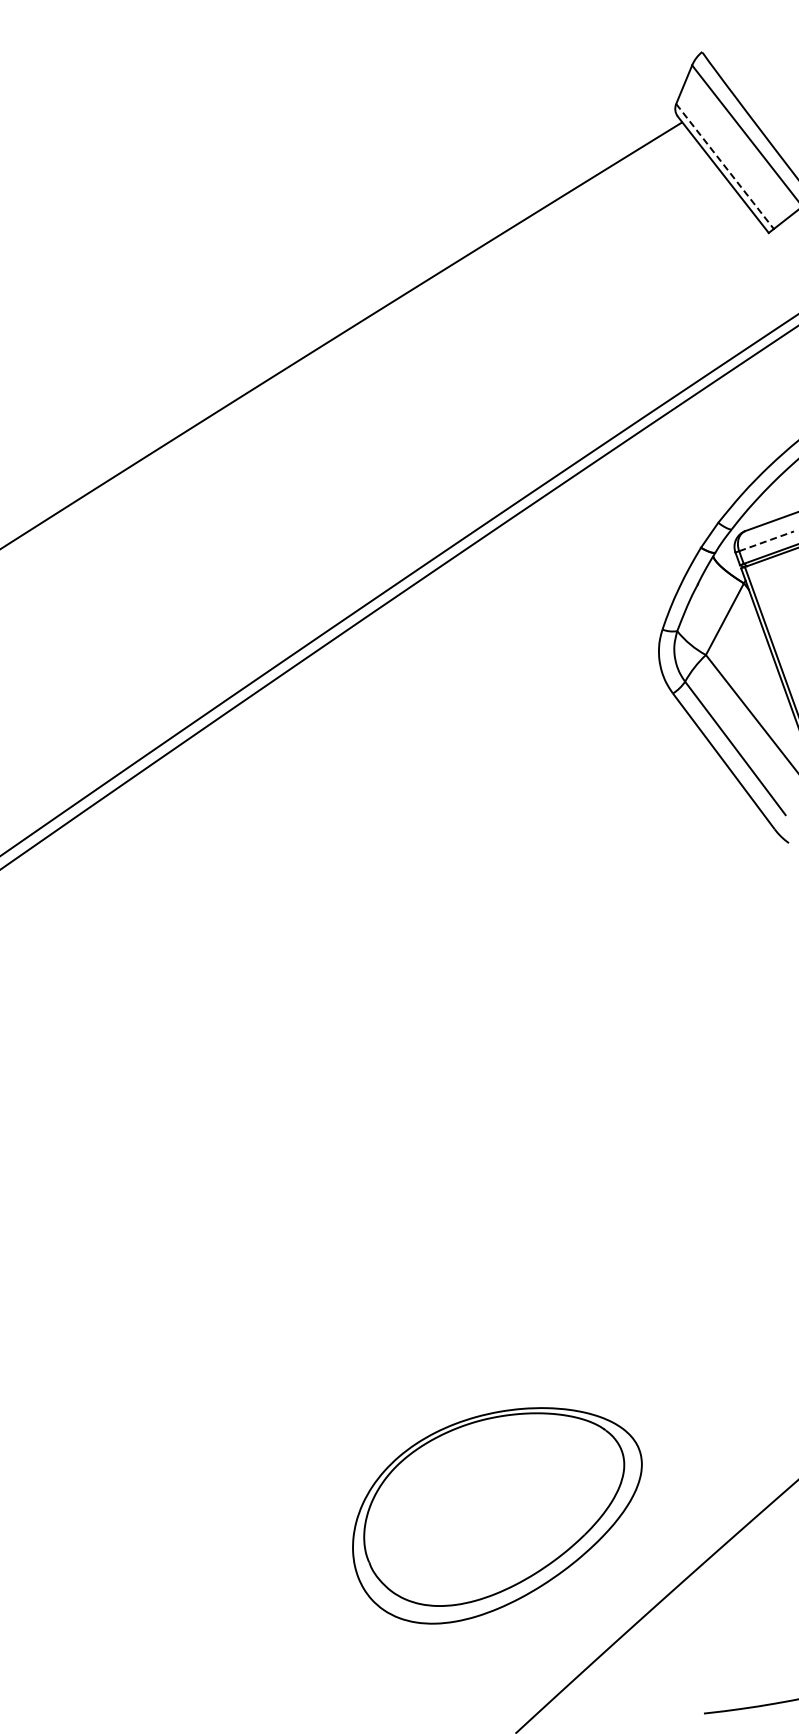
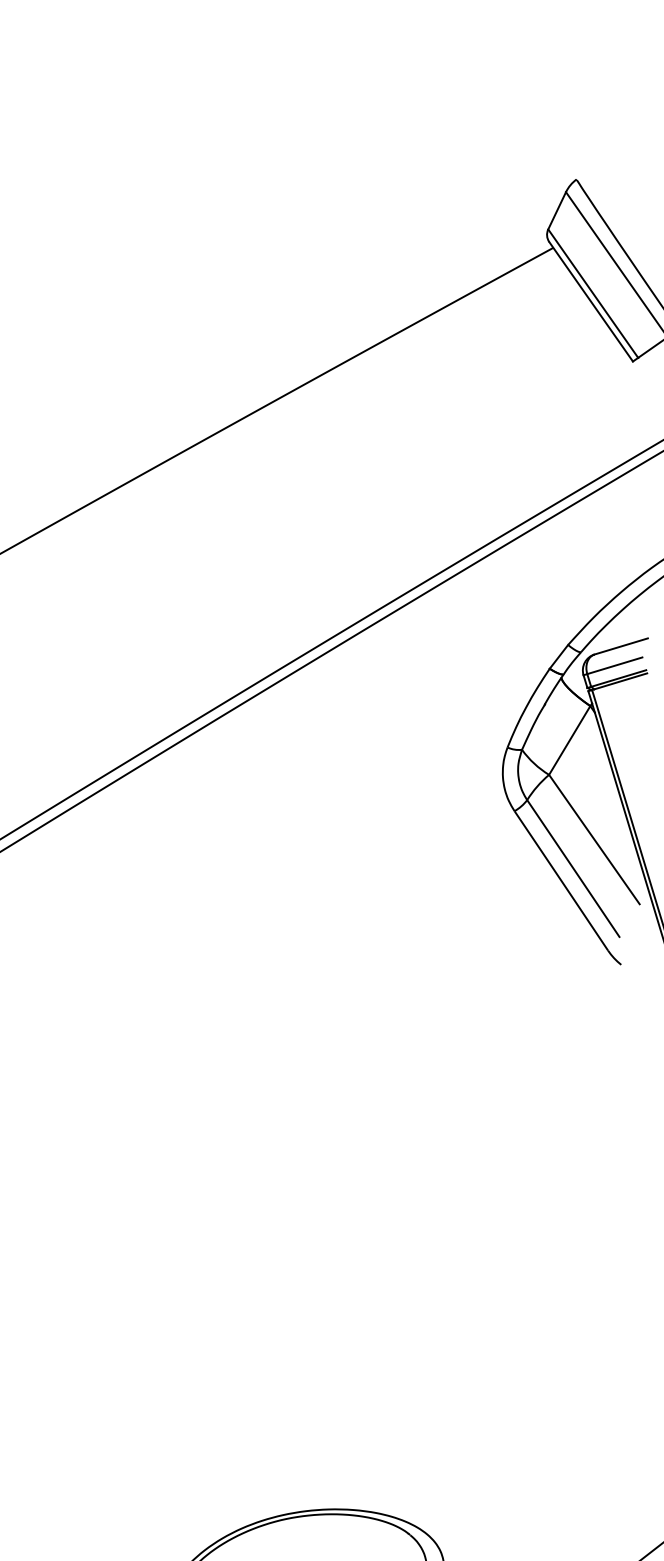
line: (725, 166) -> (593, 293), dashed -> solid
line: (767, 541) -> (615, 665), dashed -> solid

